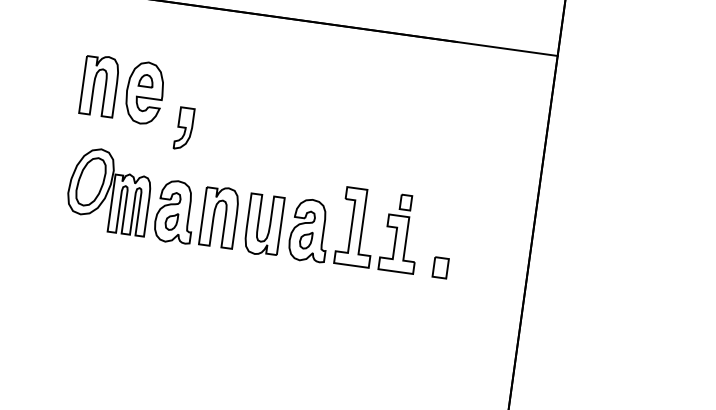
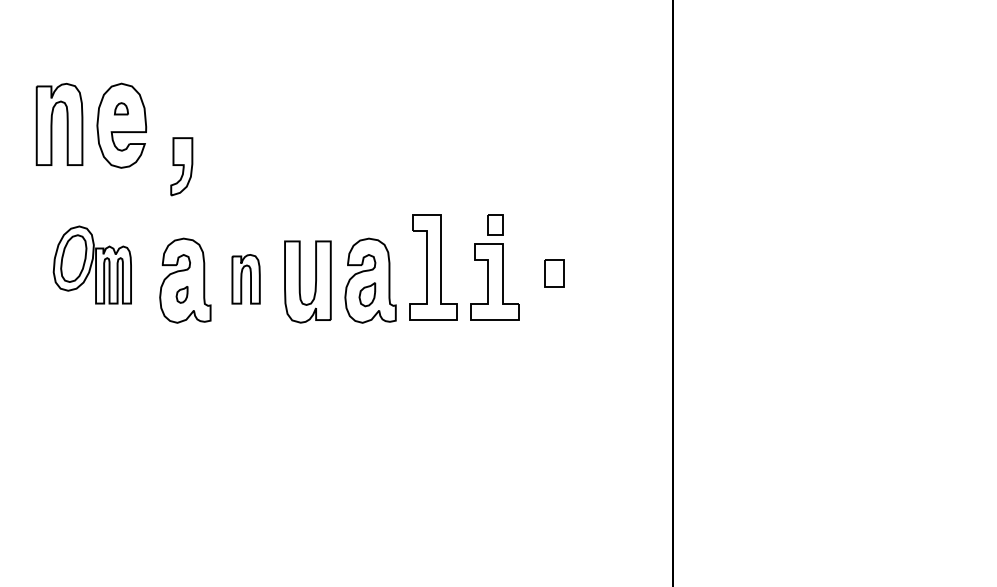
part: (146, 80) -> (121, 108), size x0.7
part: (109, 190) -> (92, 264), size x0.7
part: (219, 216) -> (245, 278), size x0.6
part: (171, 221) -> (181, 294), size x0.7
part: (440, 267) -> (554, 273), moved

